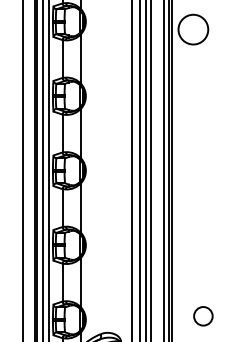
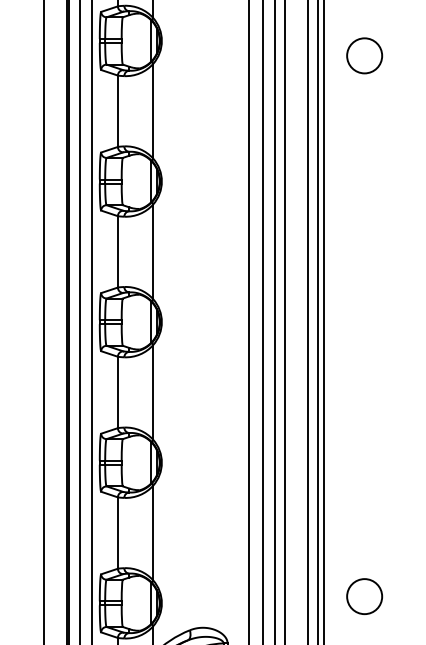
circle: (193, 29) -> (364, 55), size x0.62
circle: (203, 316) -> (364, 596), moved

